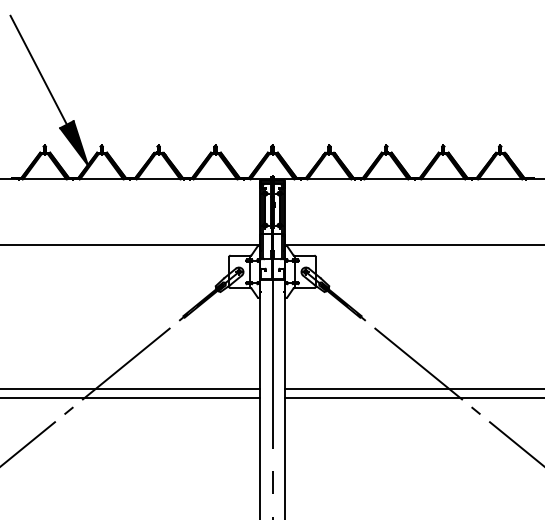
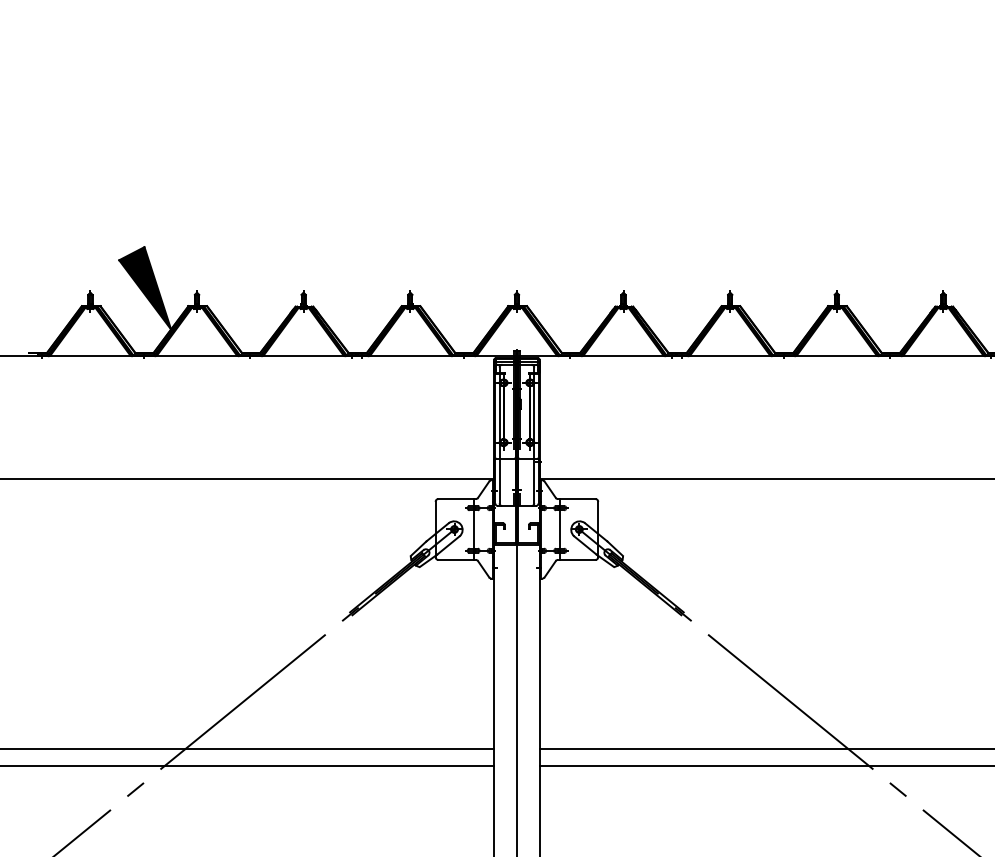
line: (38, 69) -> (78, 150), removed

